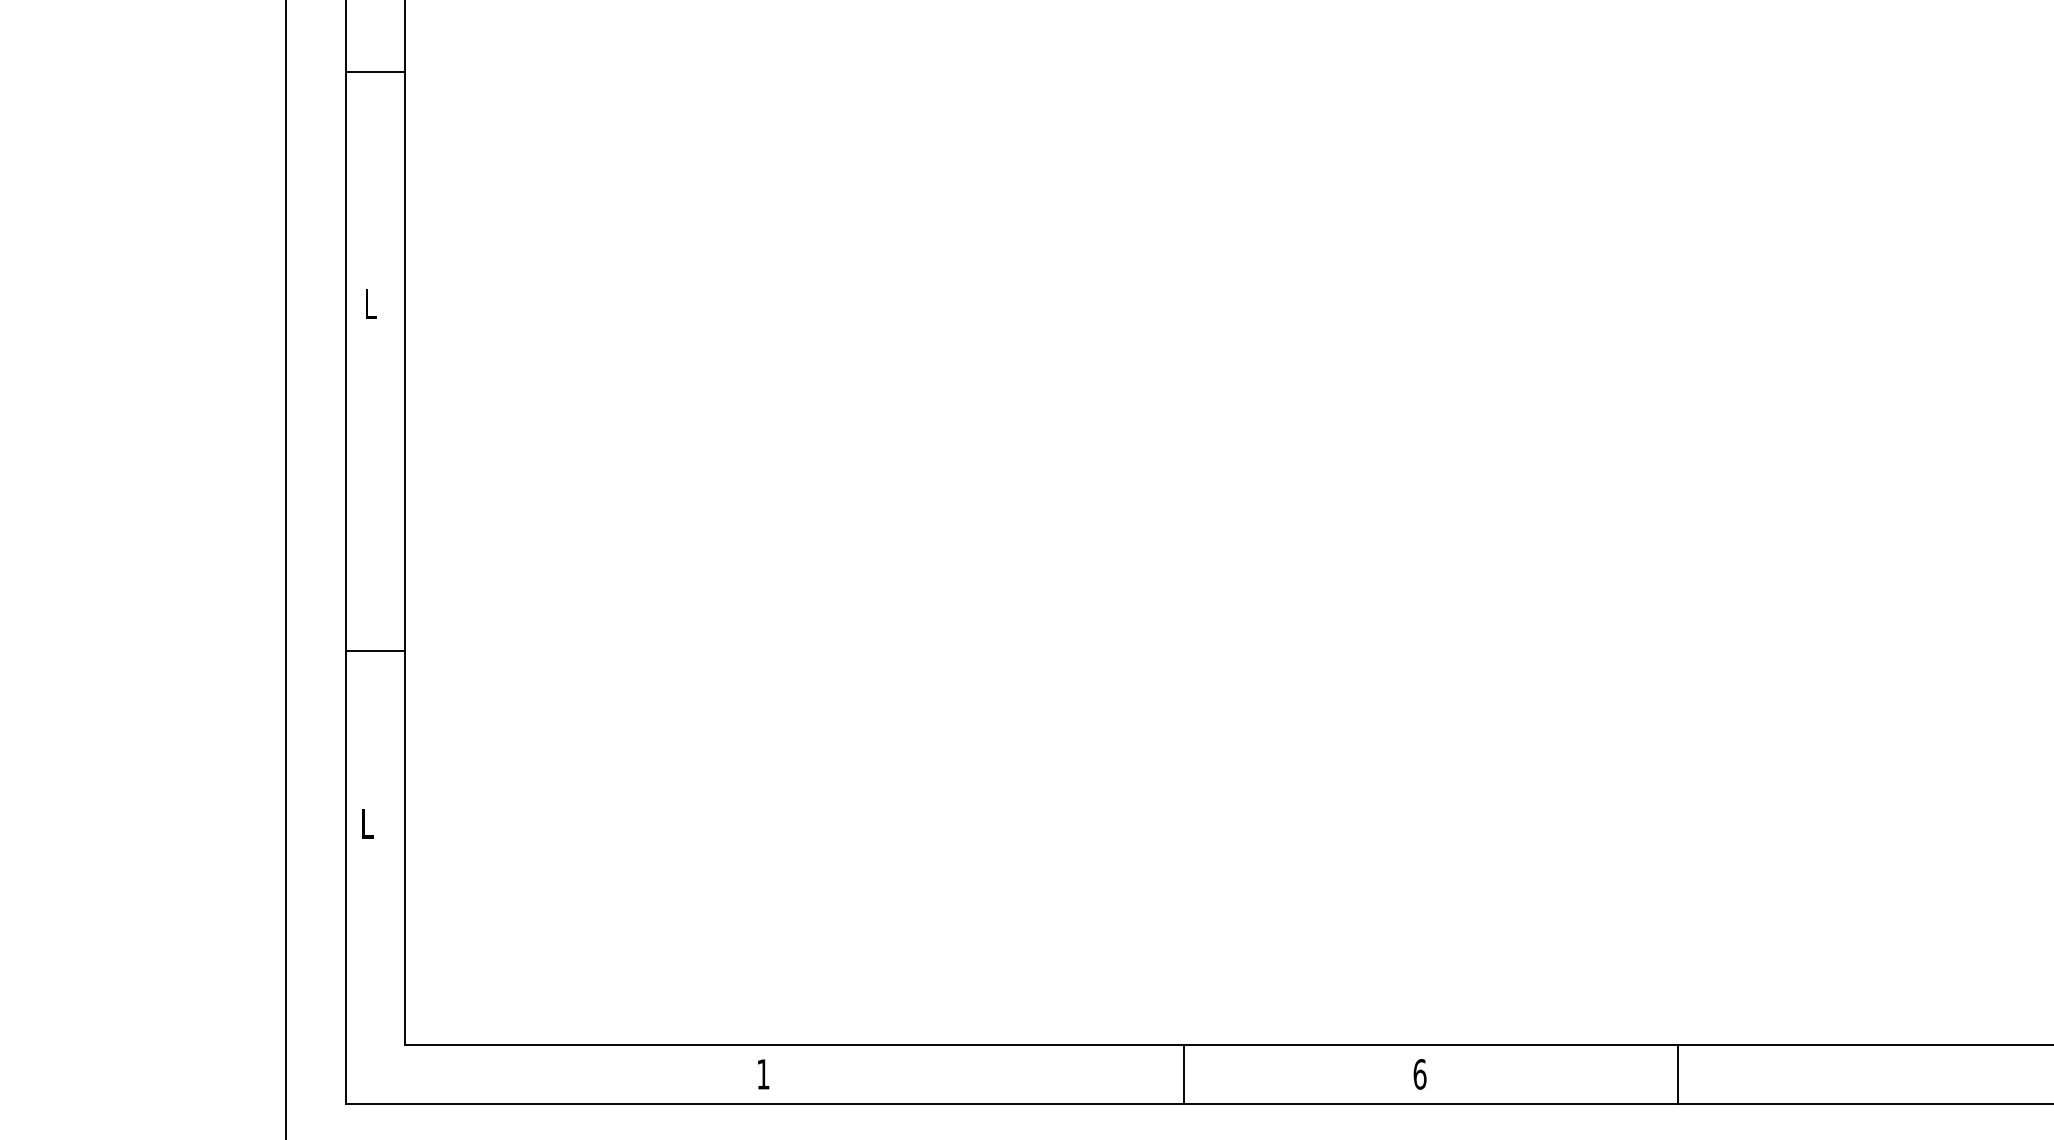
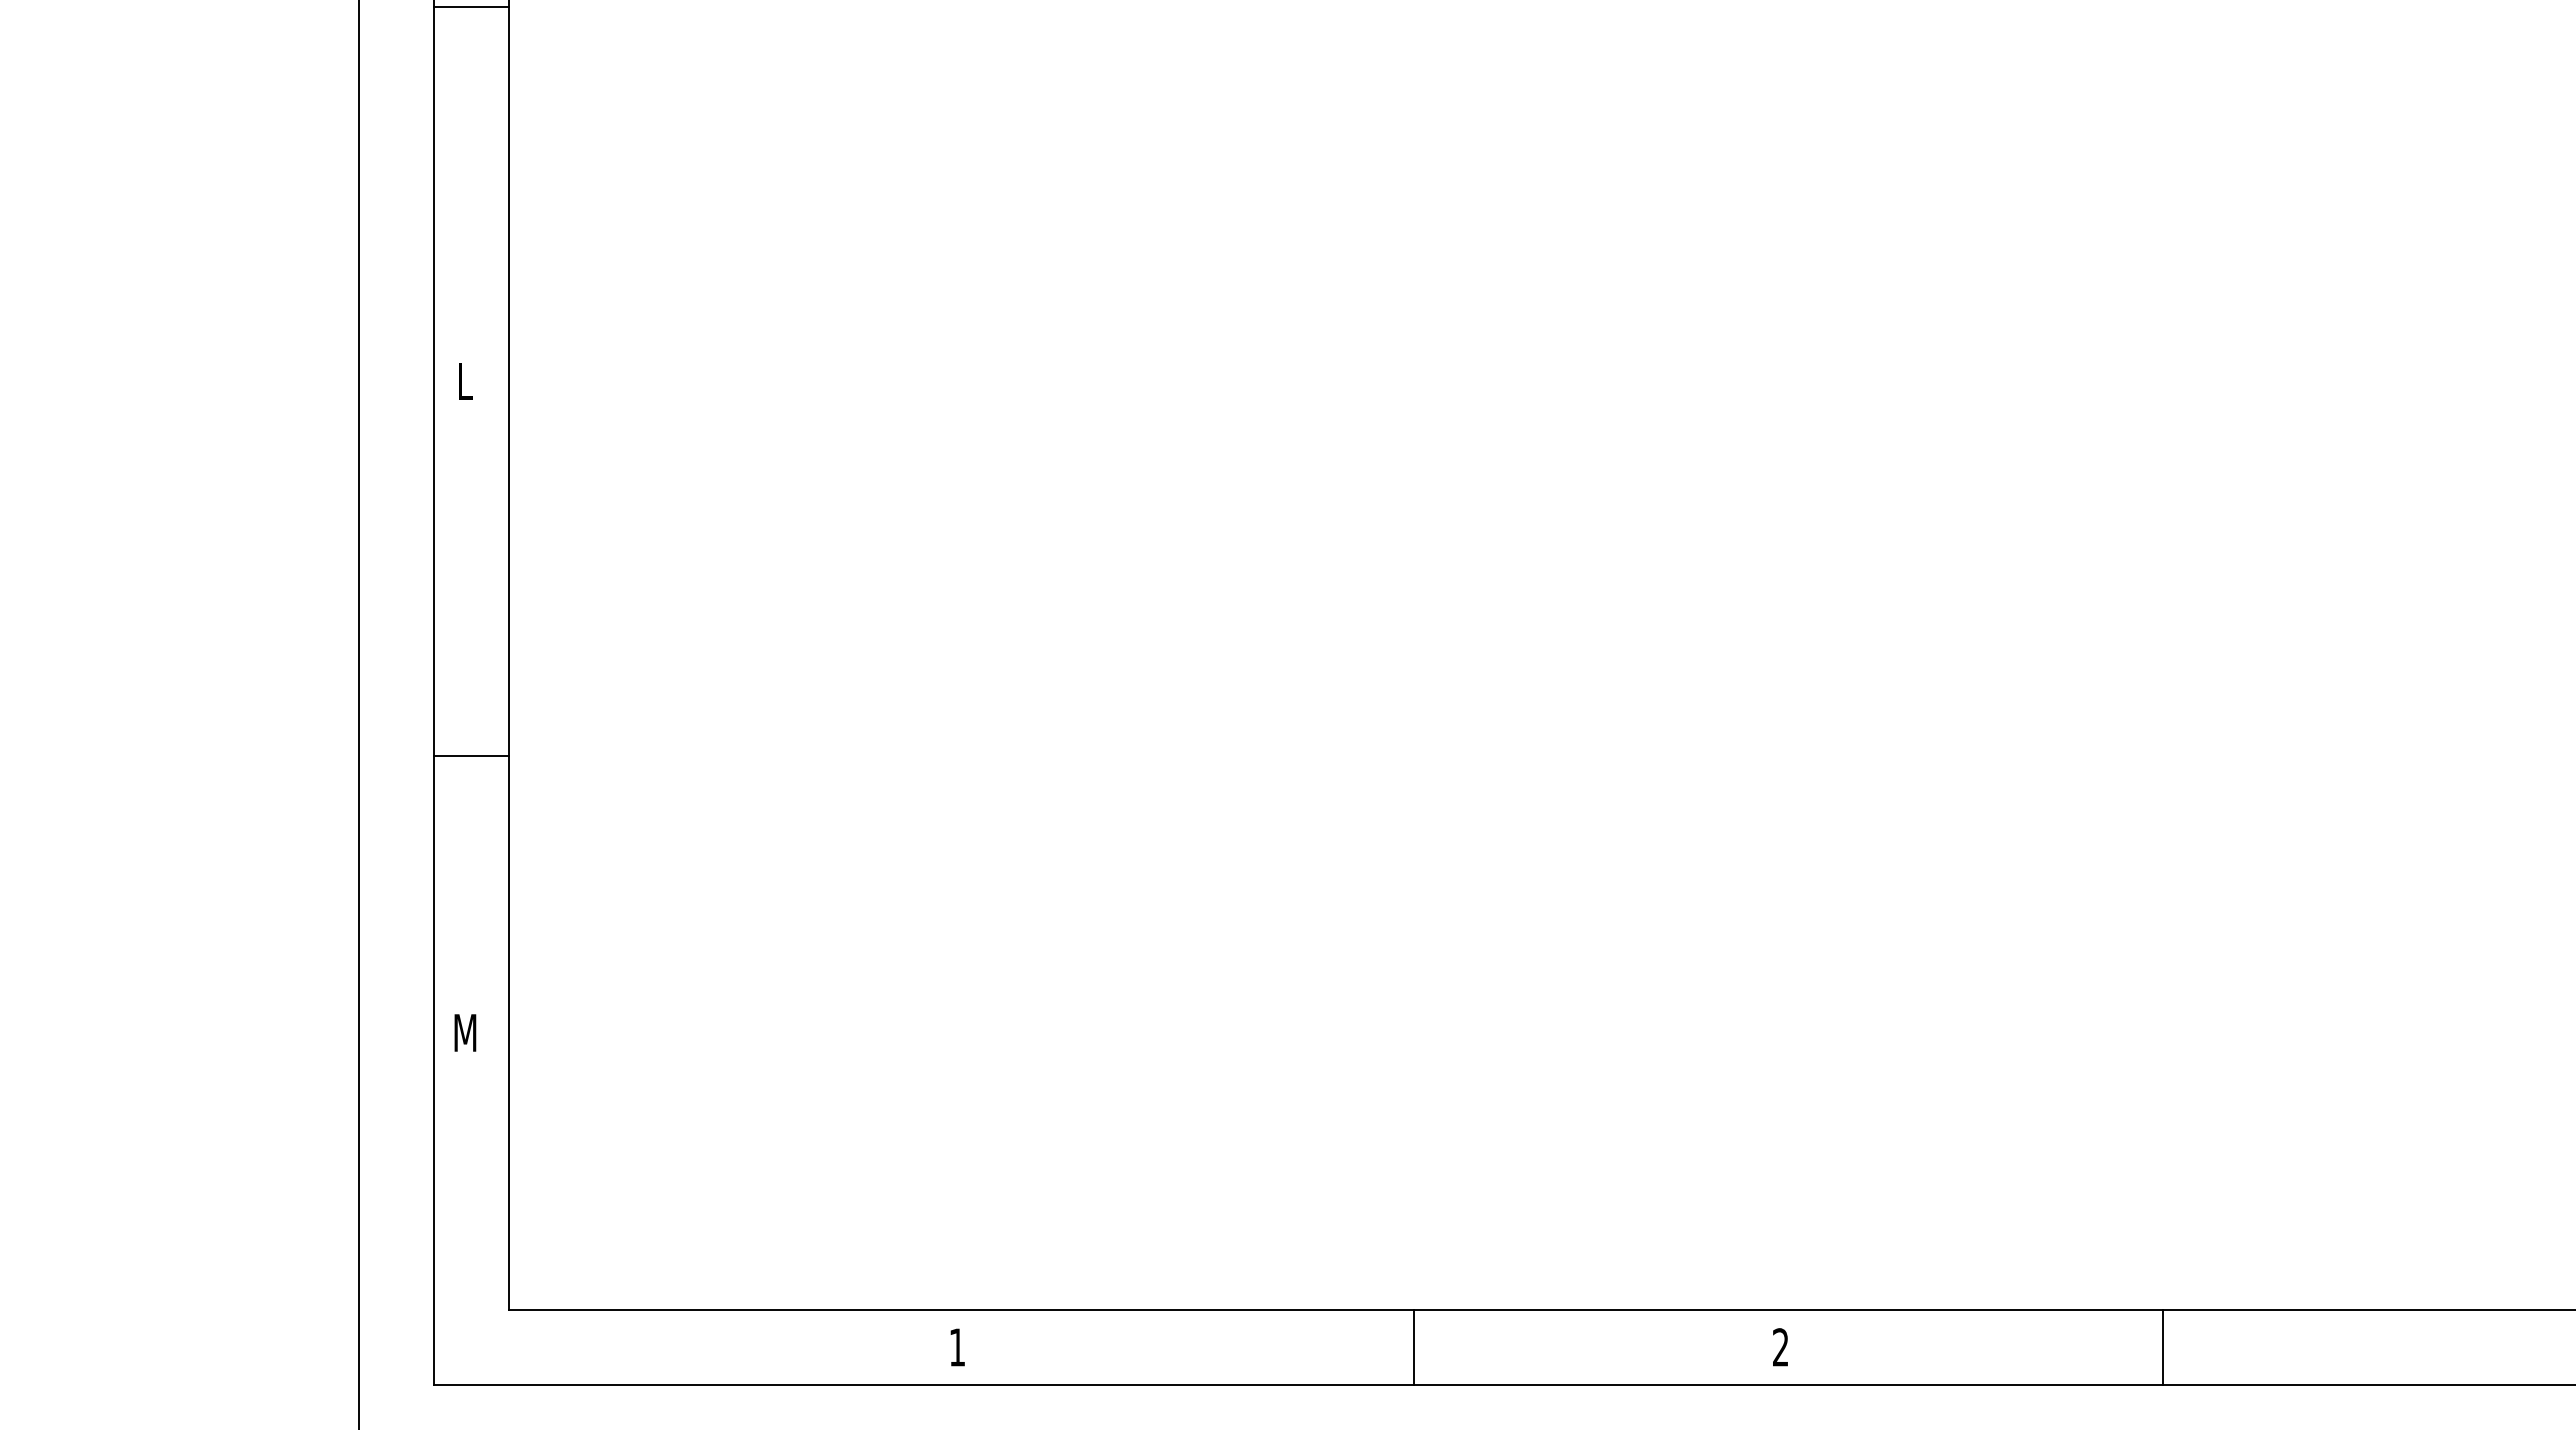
line: (375, 71) -> (470, 7), moved
line: (375, 650) -> (470, 755), moved
text: (371, 823) -> (465, 1032), L -> M
line: (1183, 1074) -> (1414, 1347), moved
text: (1419, 1074) -> (1780, 1347), 6 -> 2
line: (1678, 1074) -> (2163, 1347), moved

